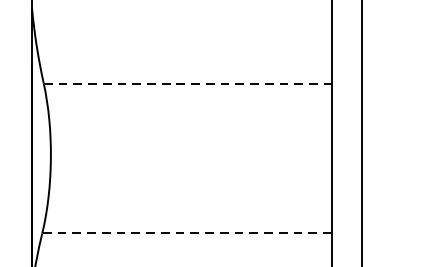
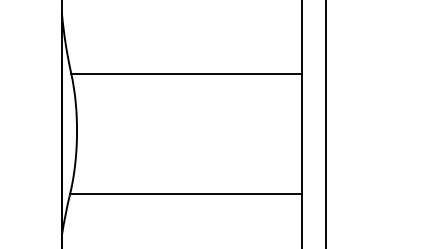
line: (188, 82) -> (187, 73), dashed -> solid
line: (186, 232) -> (185, 193), dashed -> solid

